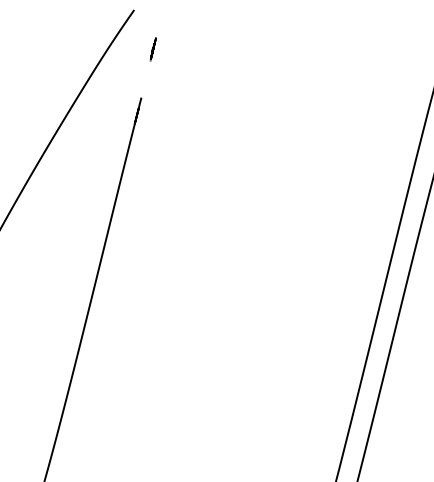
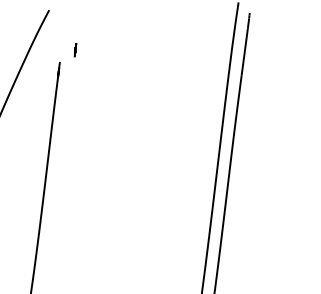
part: (153, 49) -> (75, 50), moved

